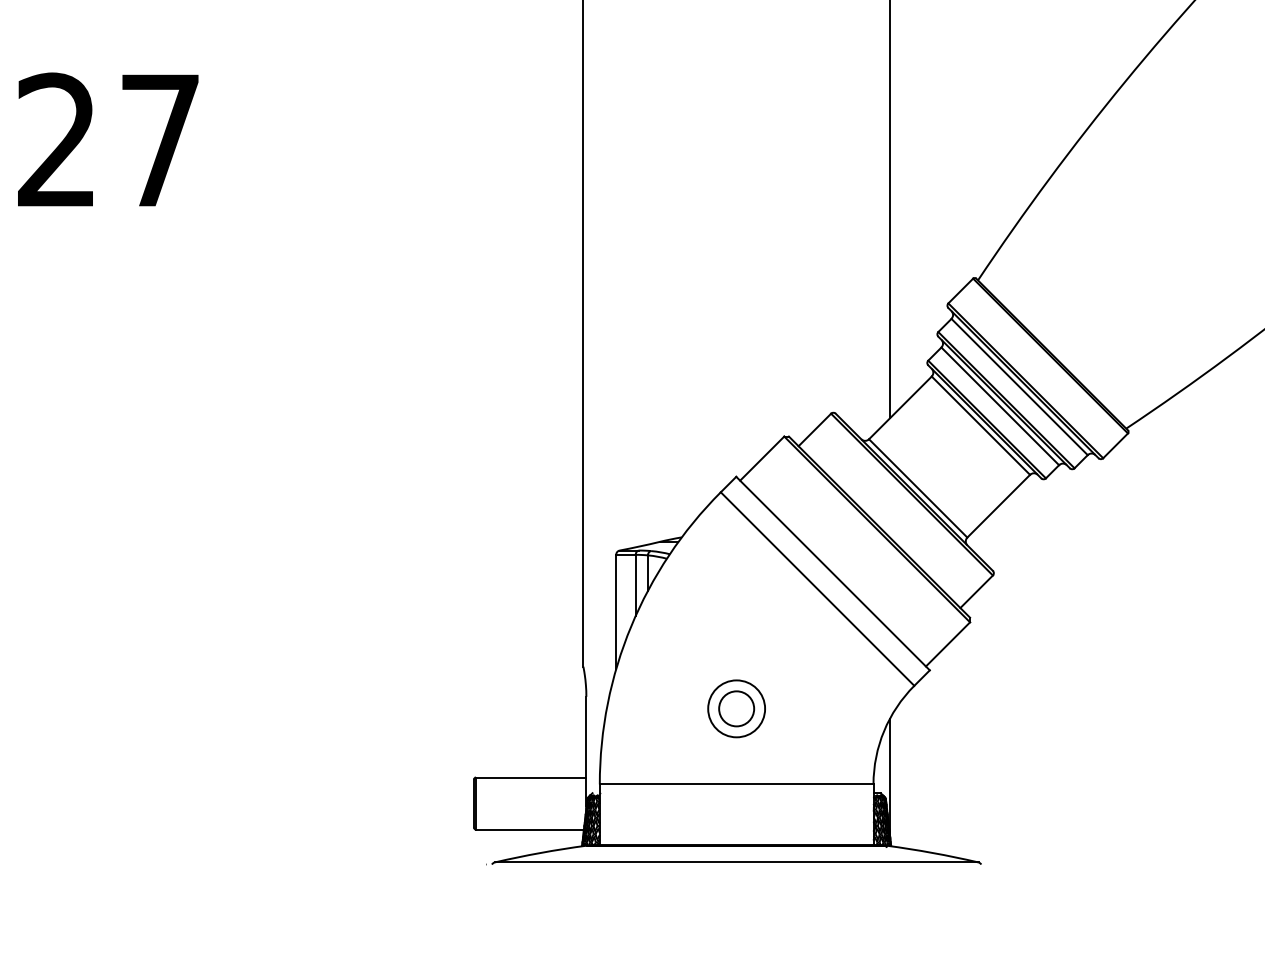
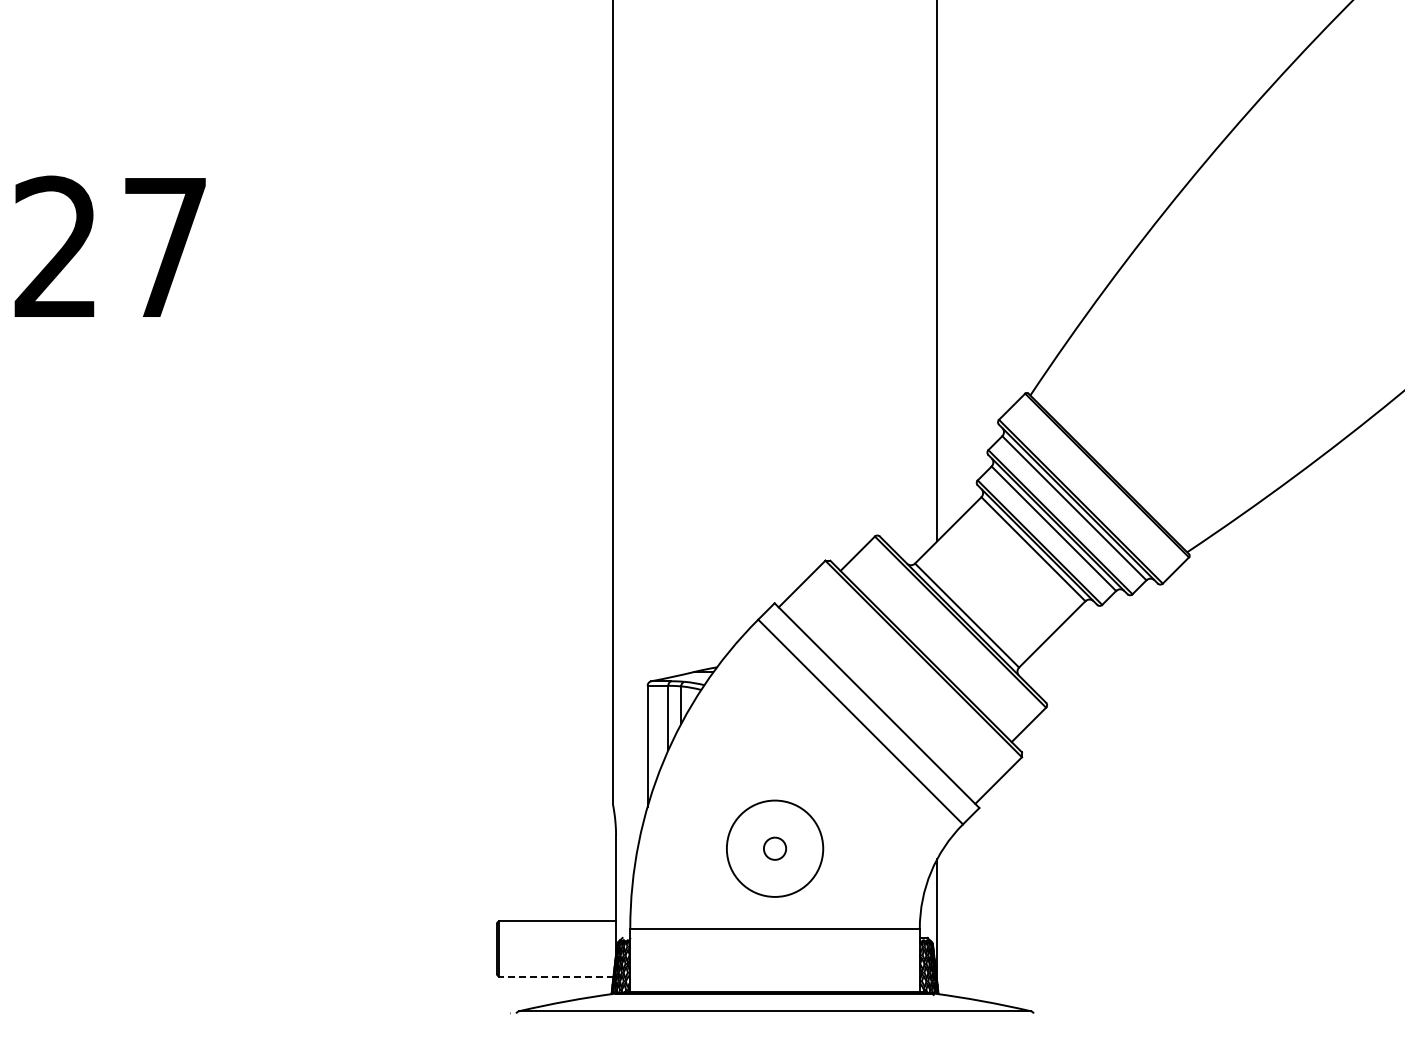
circle: (736, 708) -> (774, 848), size x0.6
circle: (736, 708) -> (774, 848), size x1.6
line: (529, 829) -> (555, 976), solid -> dashed

